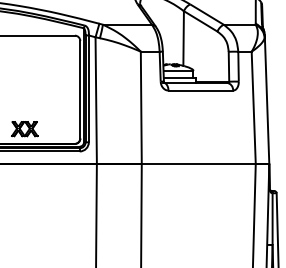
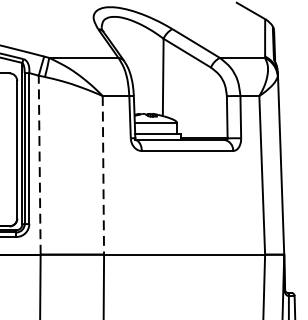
line: (96, 100) -> (40, 164), solid -> dashed
line: (141, 108) -> (103, 176), solid -> dashed

